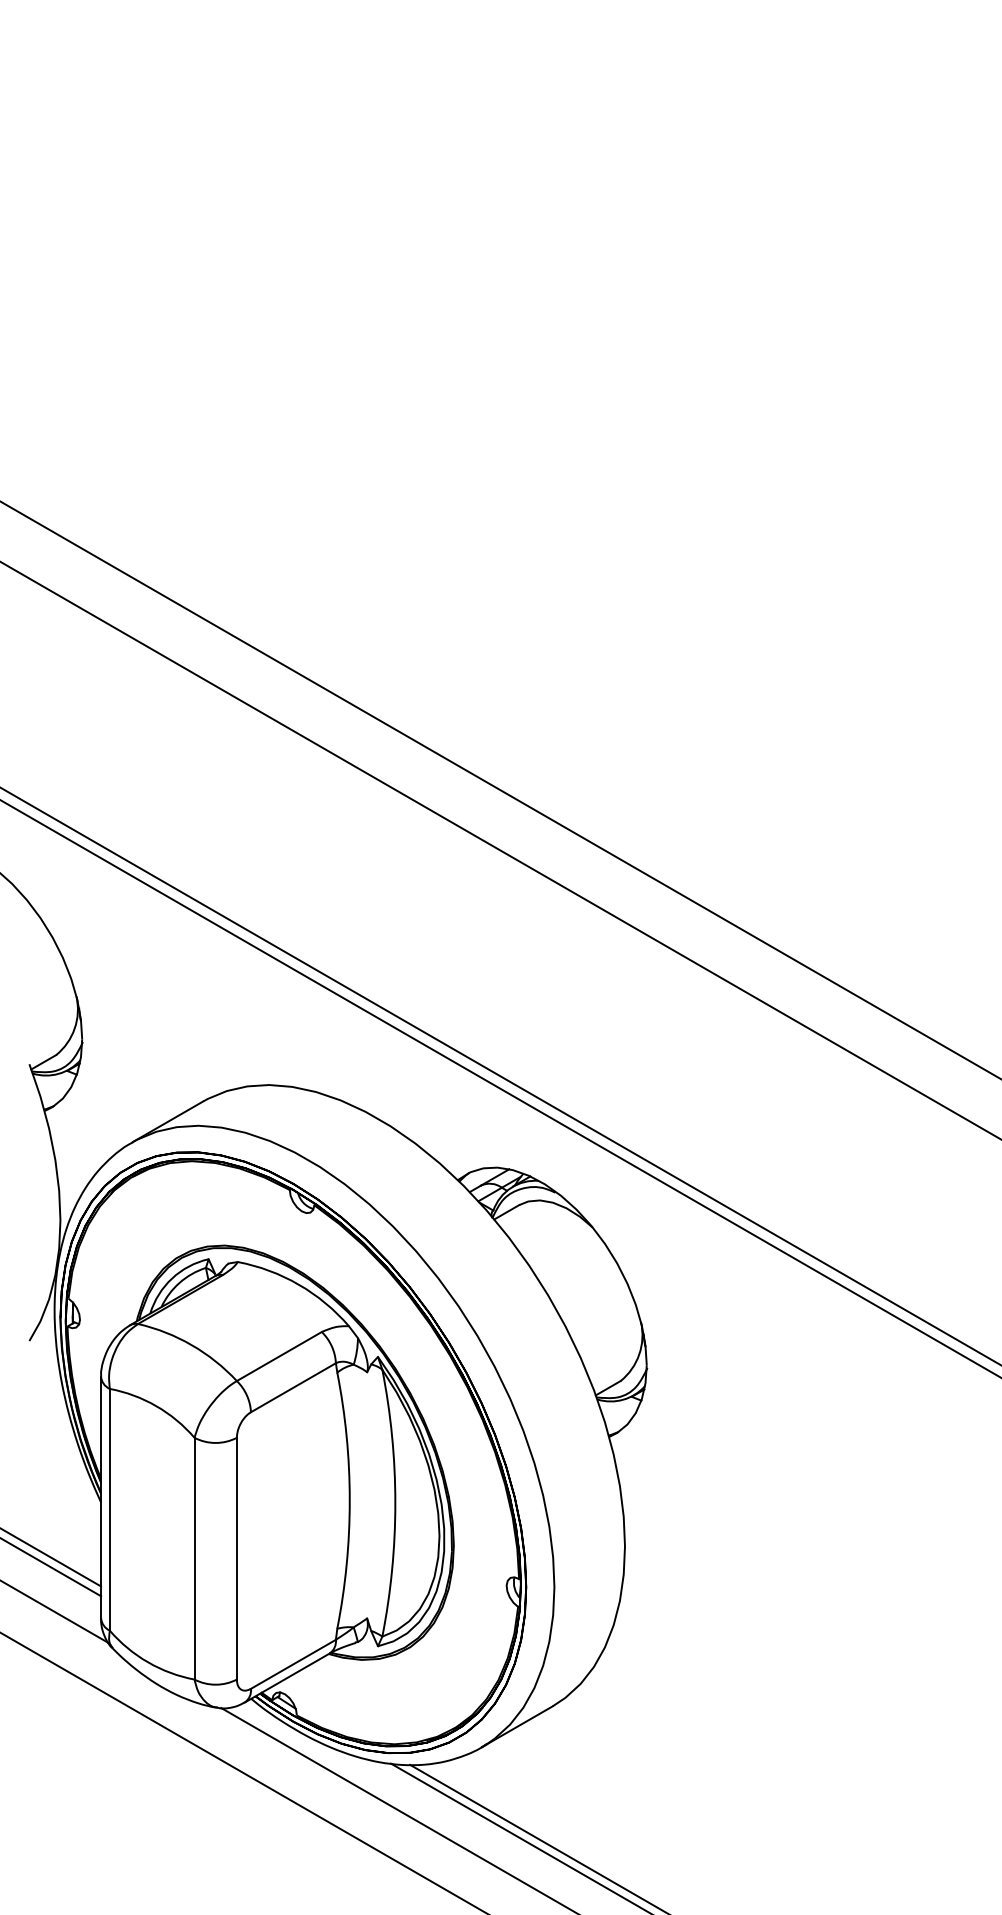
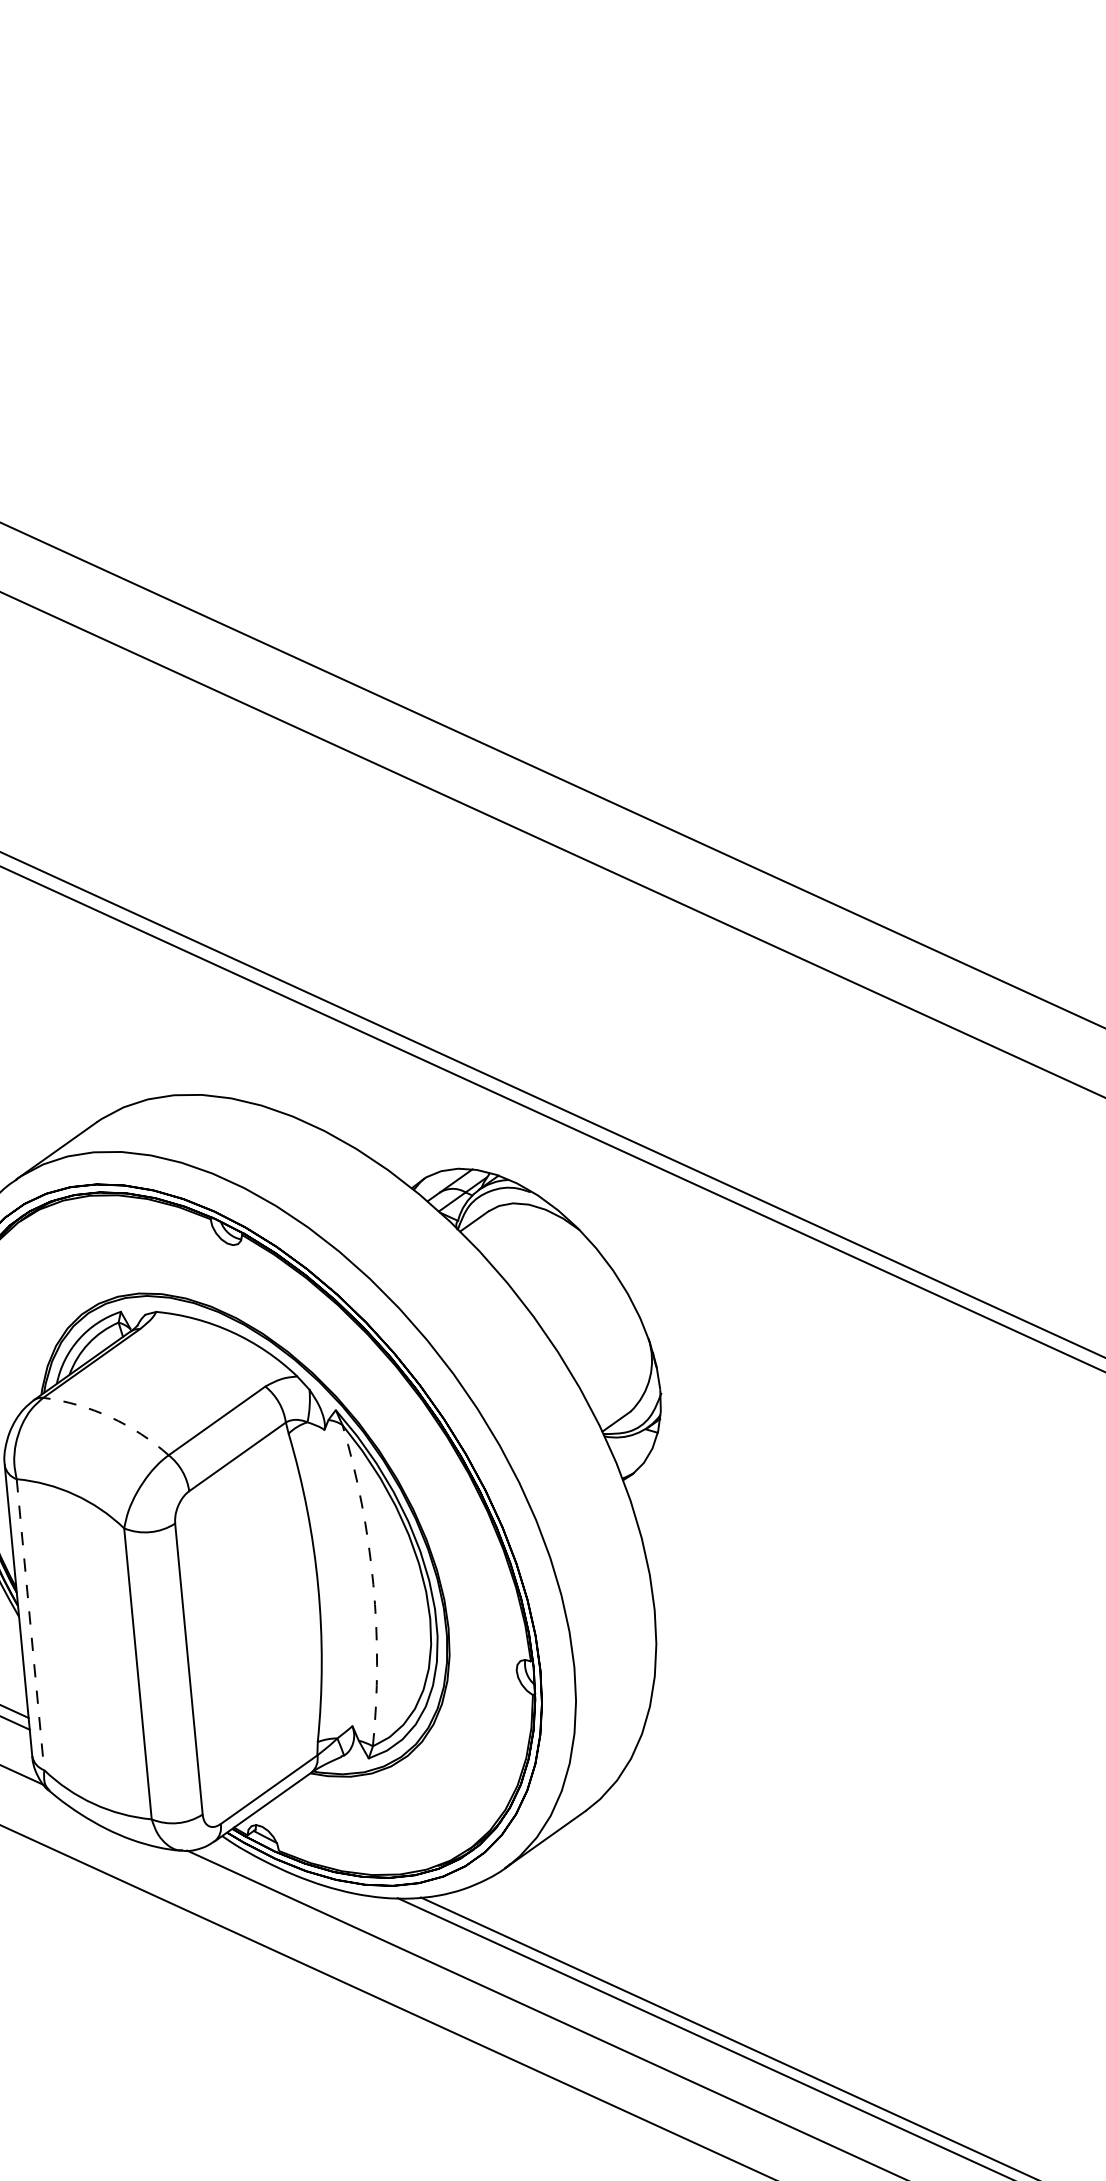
arc: (191, 1345) -> (110, 1417), solid -> dashed
arc: (395, 1503) -> (373, 1584), solid -> dashed
line: (109, 1509) -> (30, 1624), solid -> dashed

